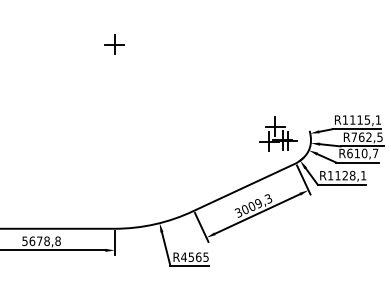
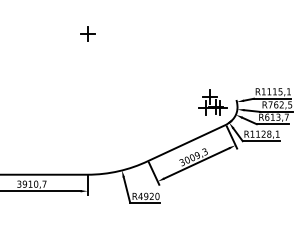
text: (364, 153) -> (278, 117), R610,7 -> R613,7
text: (41, 240) -> (31, 183), 5678,8 -> 3910,7
text: (198, 256) -> (151, 195), R4565 -> R4920

